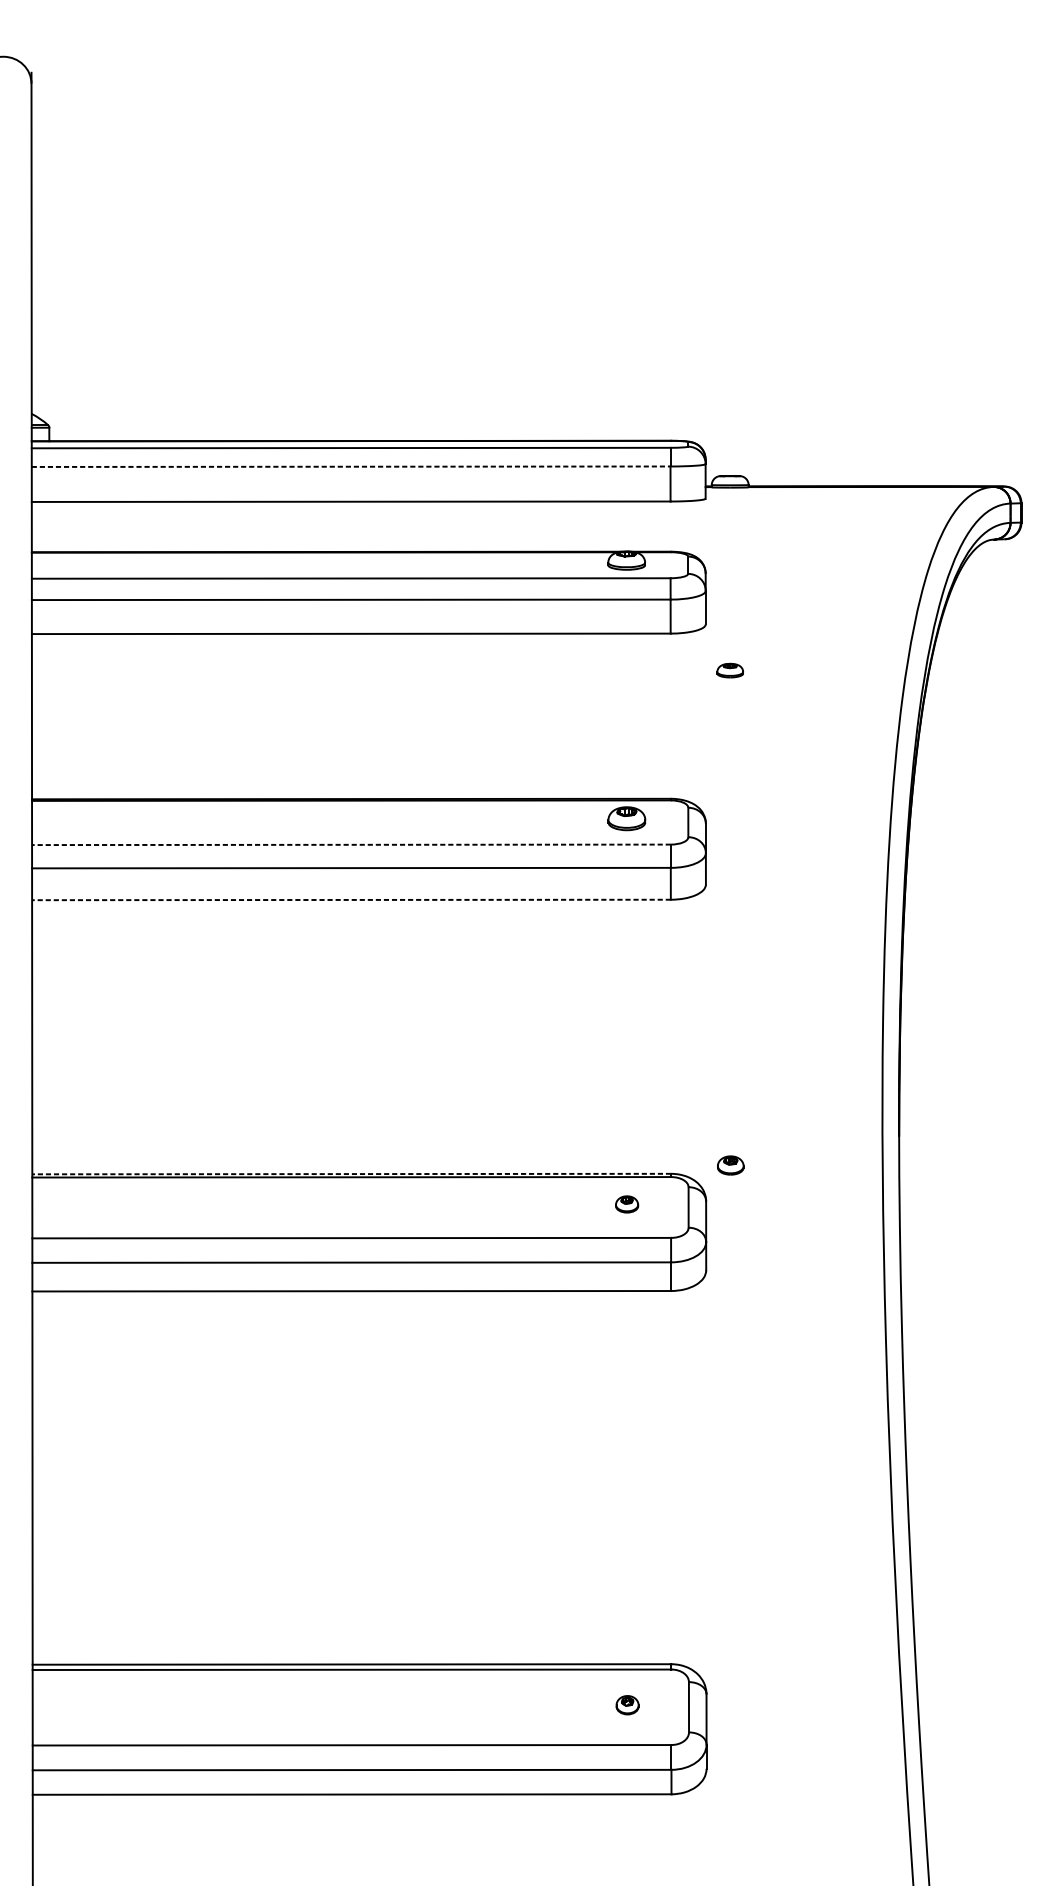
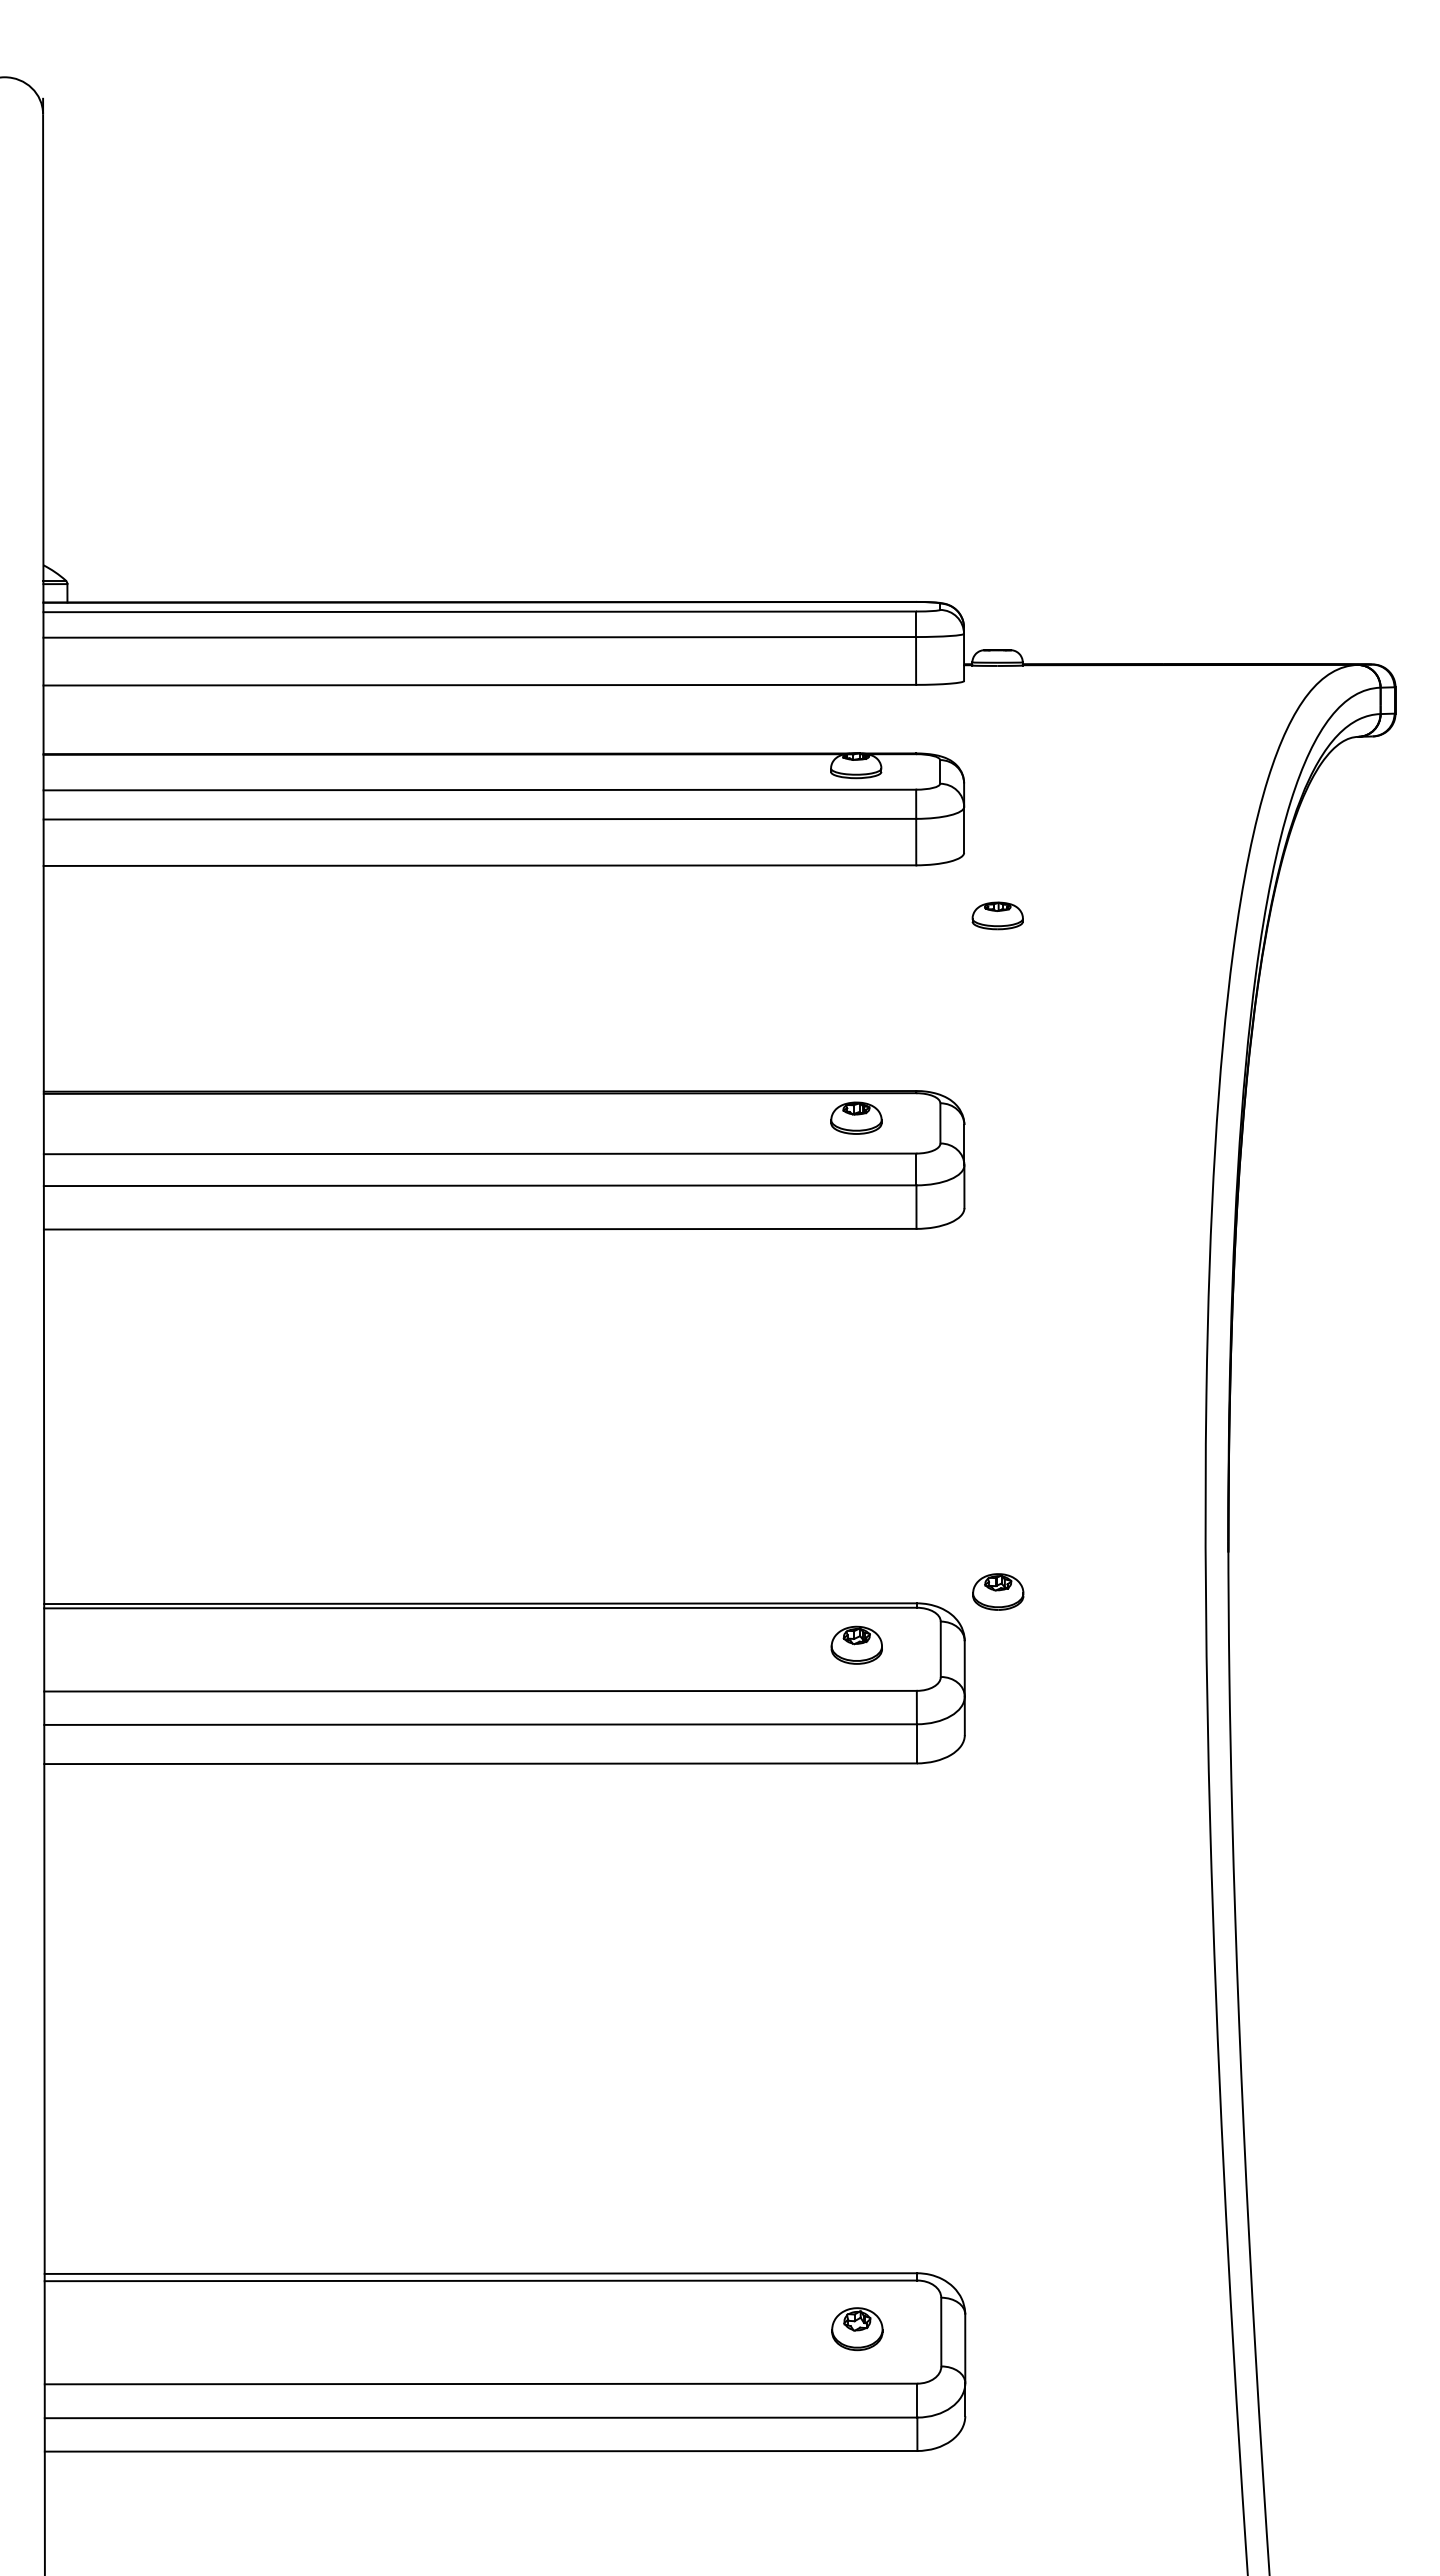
line: (351, 466) -> (480, 637), dashed -> solid
part: (730, 670) -> (997, 915), size x1.43
line: (350, 844) -> (479, 1153), dashed -> solid
line: (350, 900) -> (479, 1229), dashed -> solid
part: (730, 1165) -> (998, 1591), size x1.43
line: (351, 1173) -> (480, 1603), dashed -> solid
part: (626, 1203) -> (856, 1644), size x1.67
part: (627, 1705) -> (857, 2329), size x1.67

